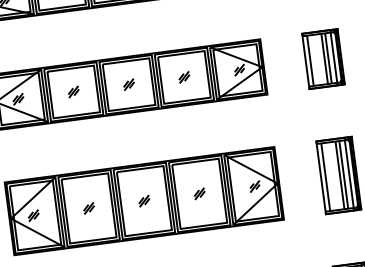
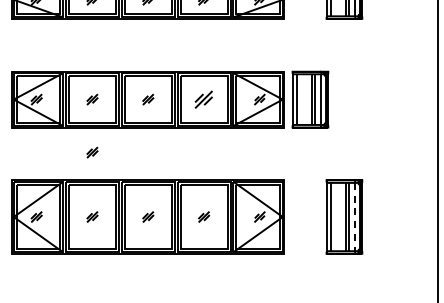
part: (323, 58) -> (310, 99), moved
part: (184, 77) -> (204, 99), size x1.6
part: (80, 144) -> (92, 152), added
line: (348, 174) -> (354, 217), solid -> dashed

